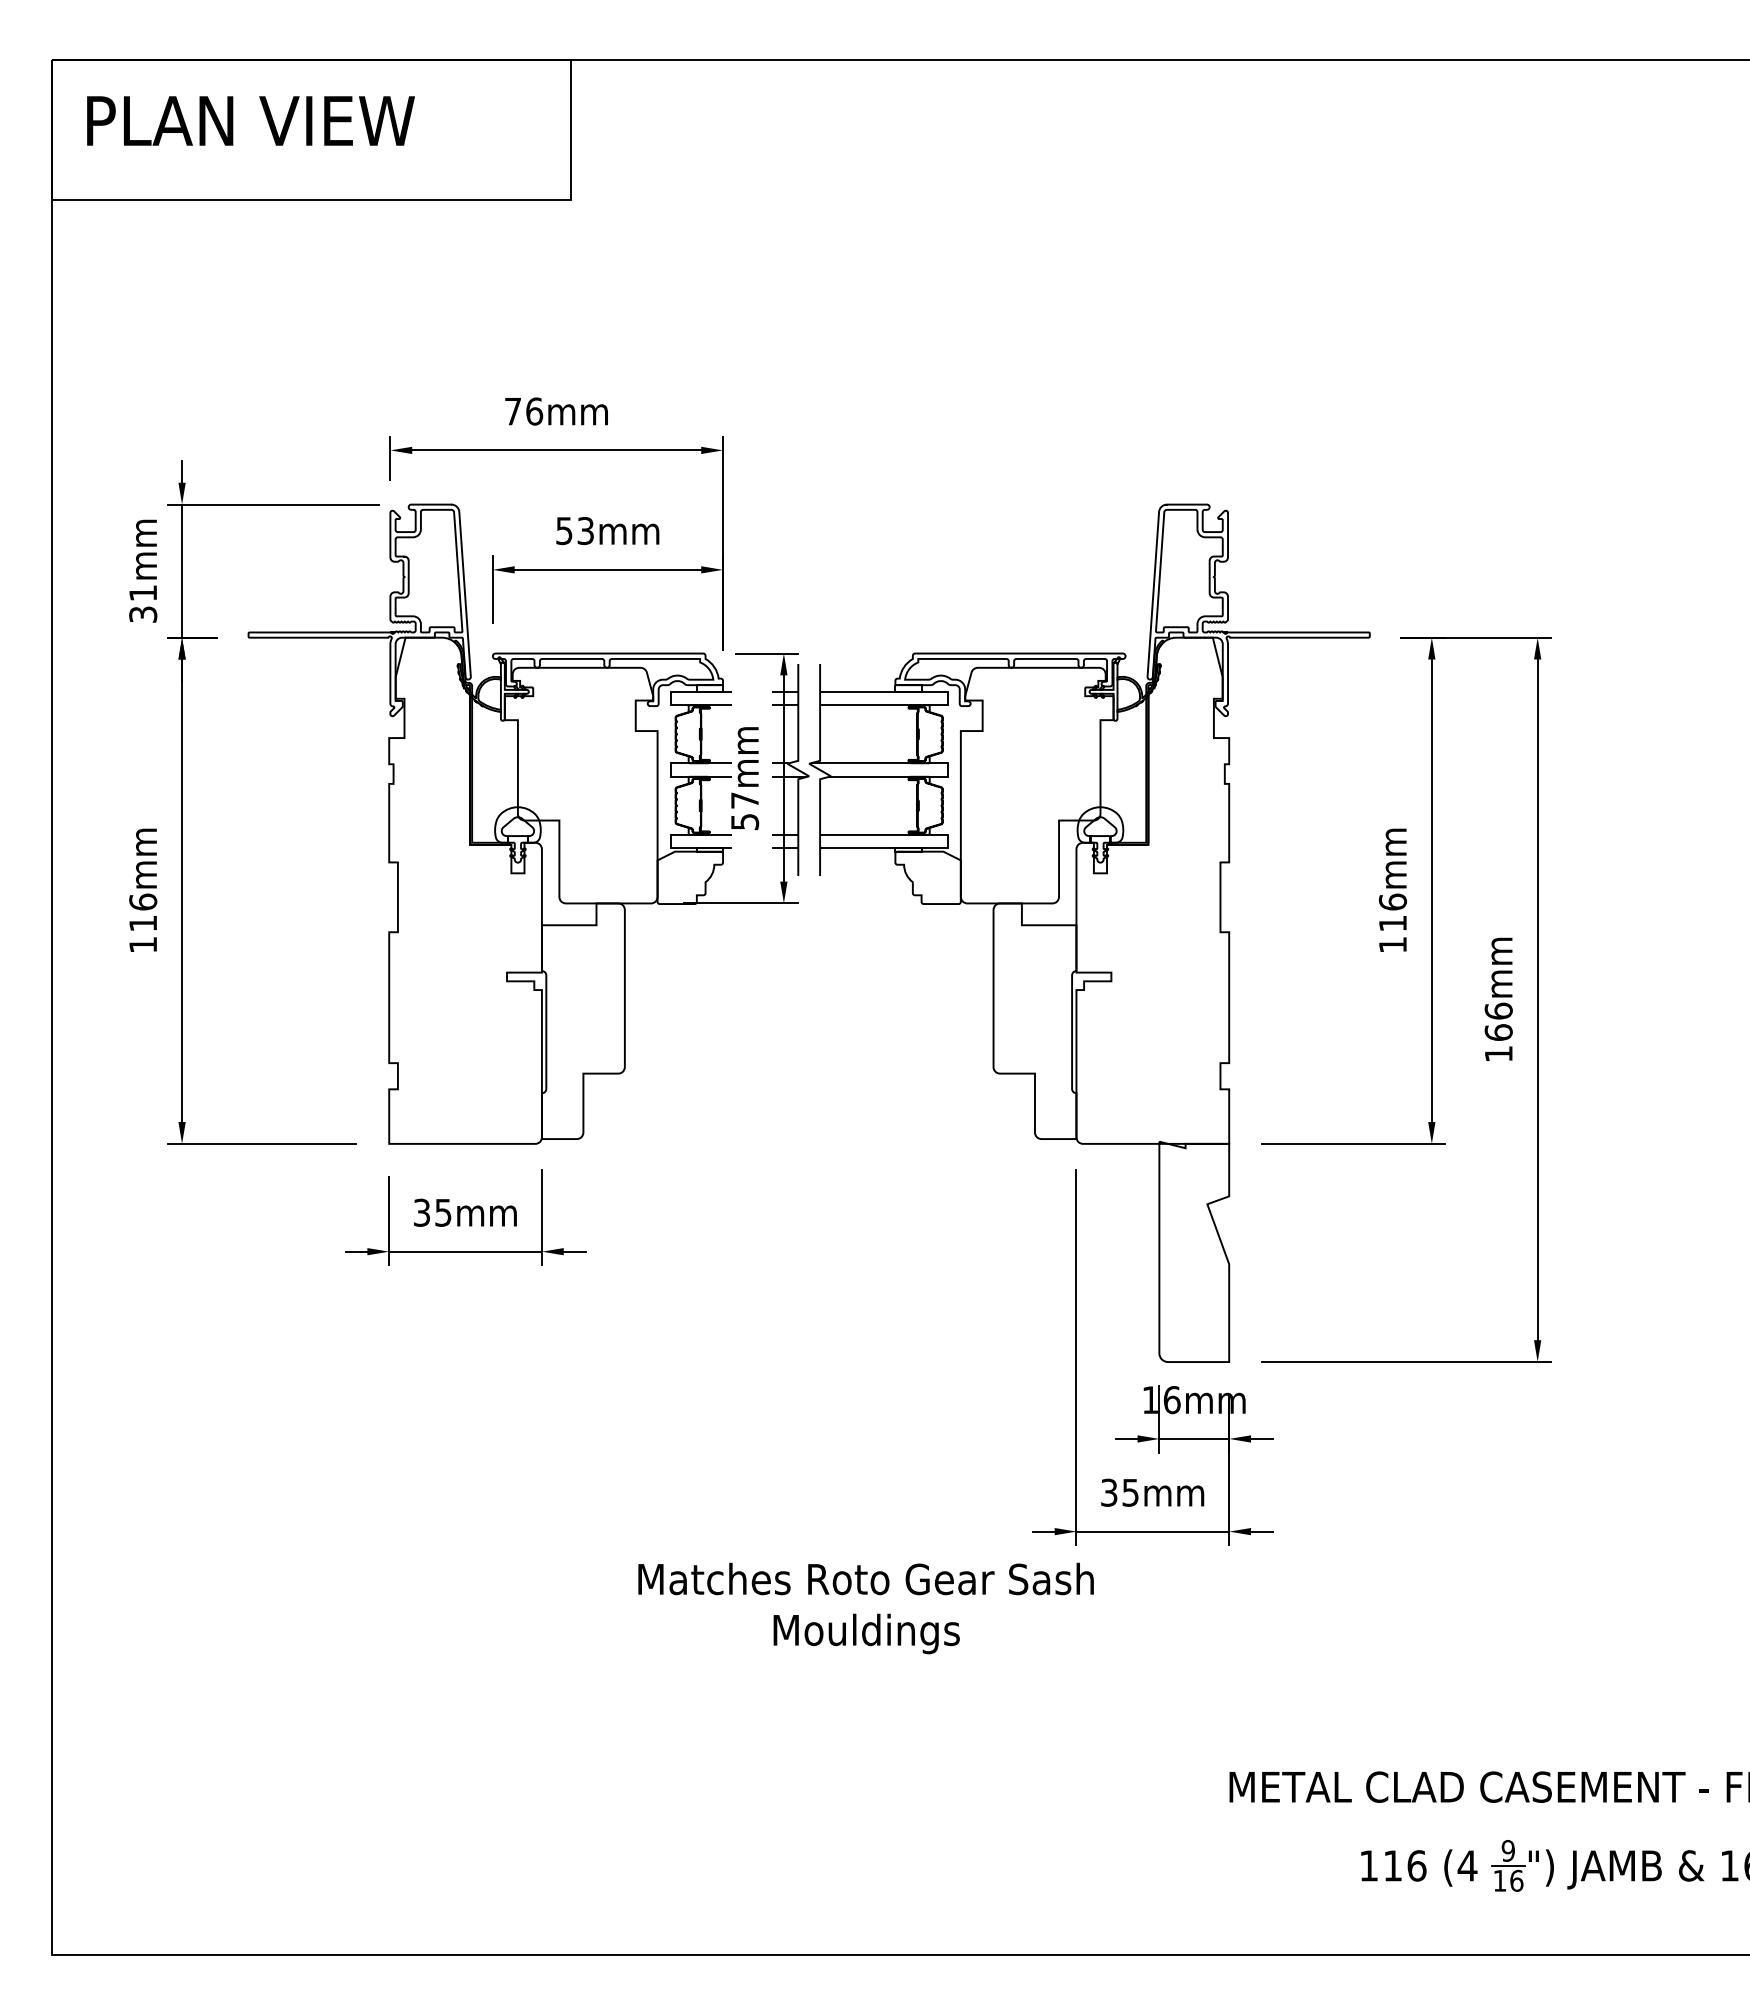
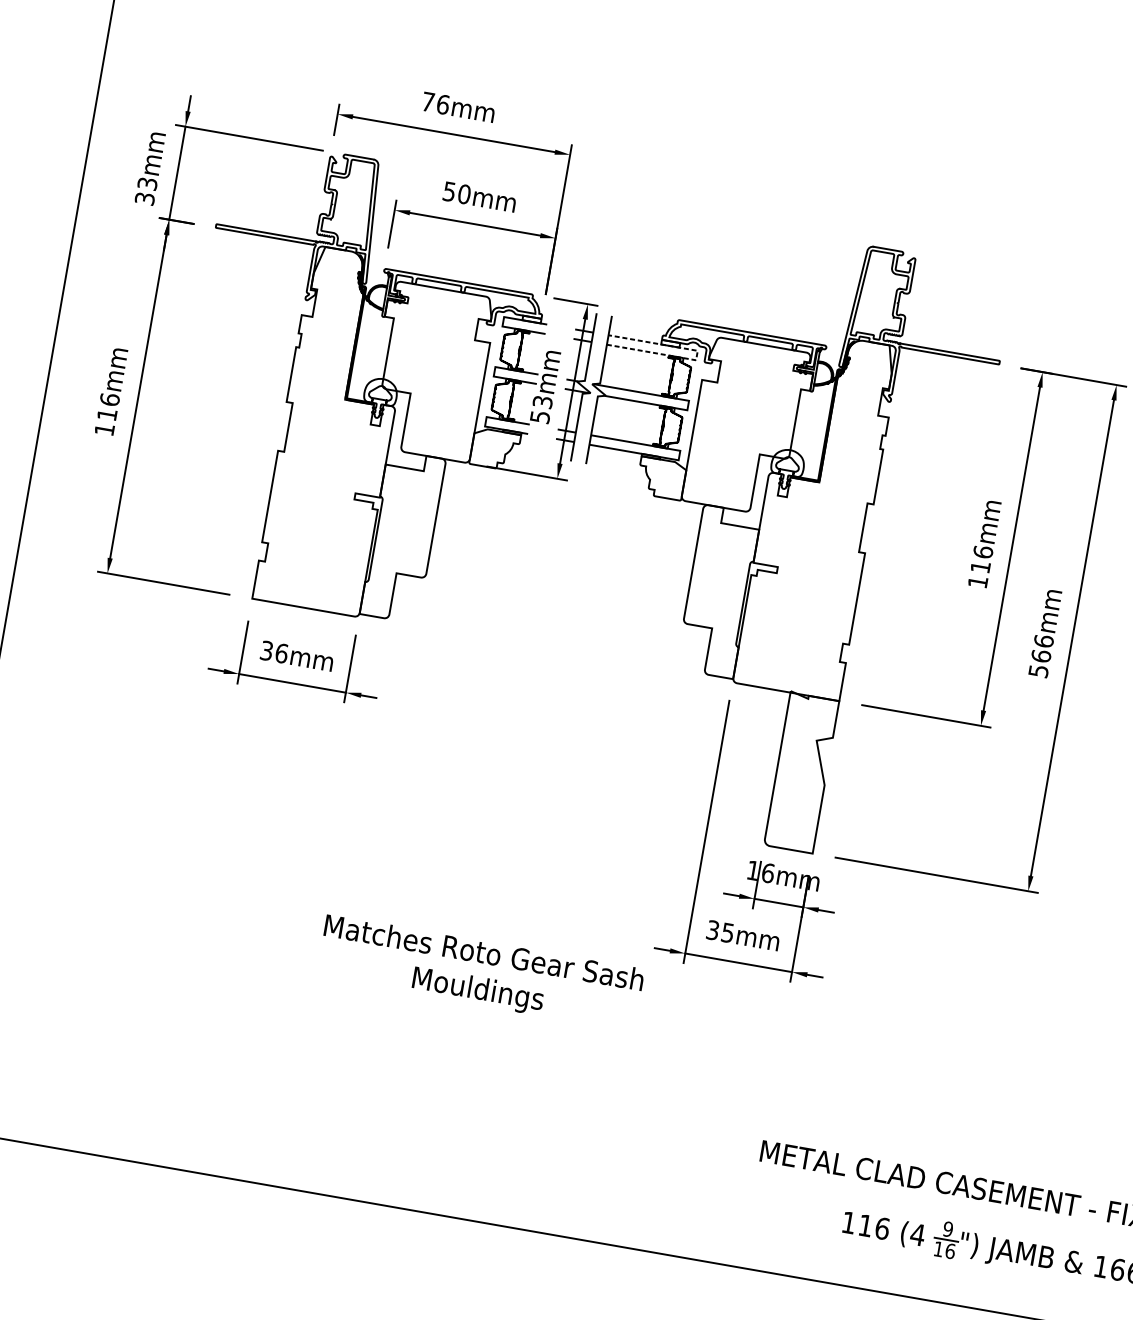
text: (585, 530) -> (464, 194), 53mm -> 50mm
text: (143, 593) -> (147, 184), 31mm -> 33mm
line: (947, 698) -> (696, 355), solid -> dashed
text: (745, 800) -> (543, 402), 57mm -> 53mm
text: (1498, 1054) -> (1038, 671), 166mm -> 566mm
text: (443, 1212) -> (281, 653), 35mm -> 36mm
text: (865, 1608) -> (480, 973), moved

